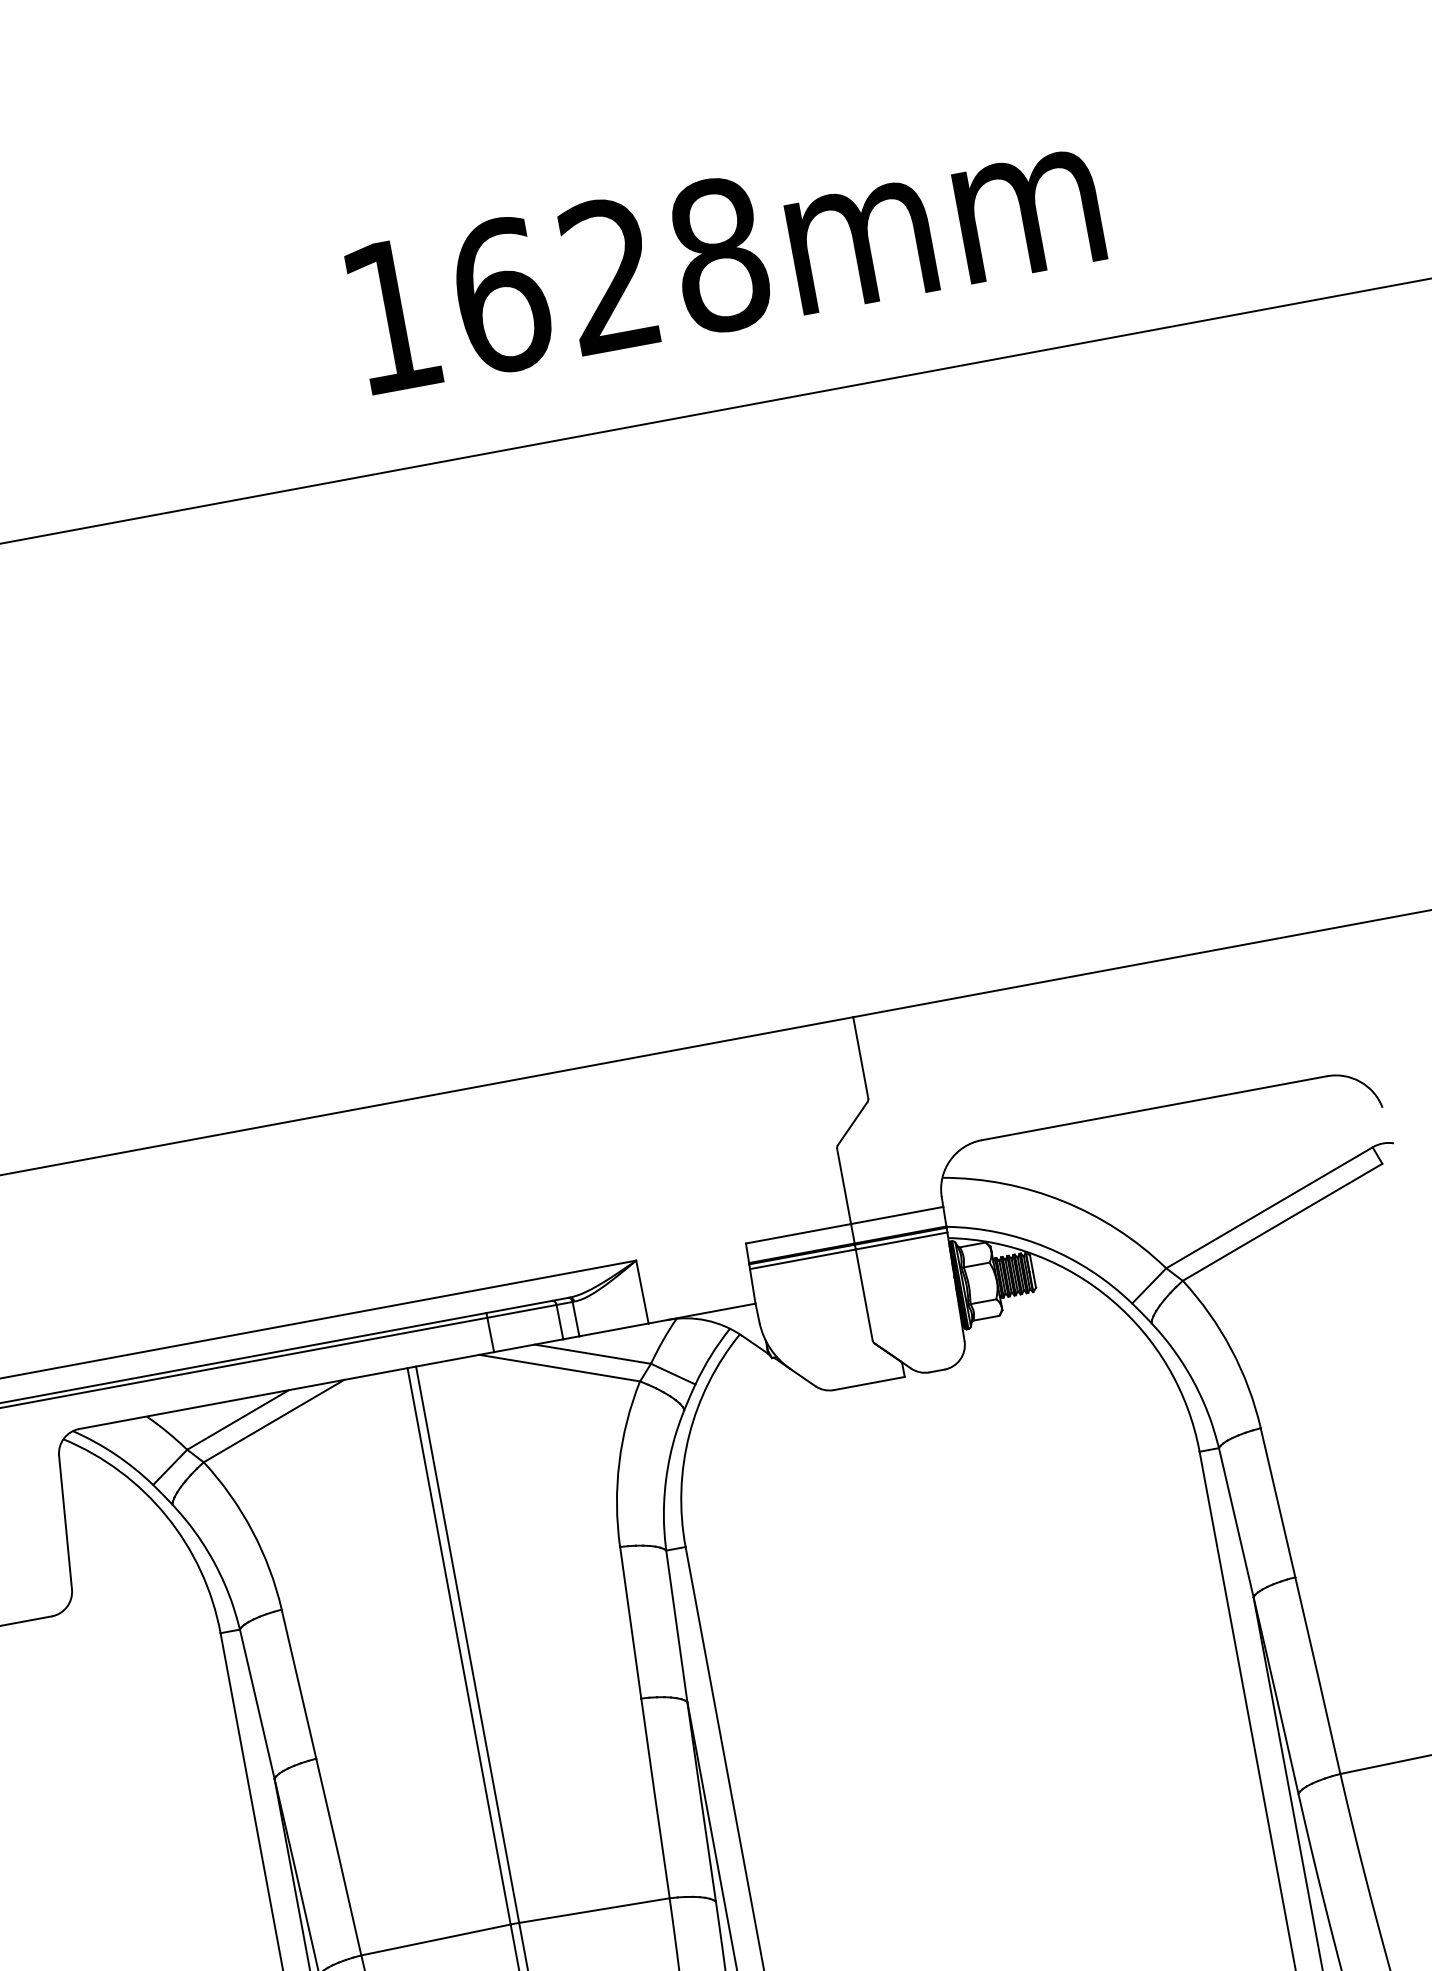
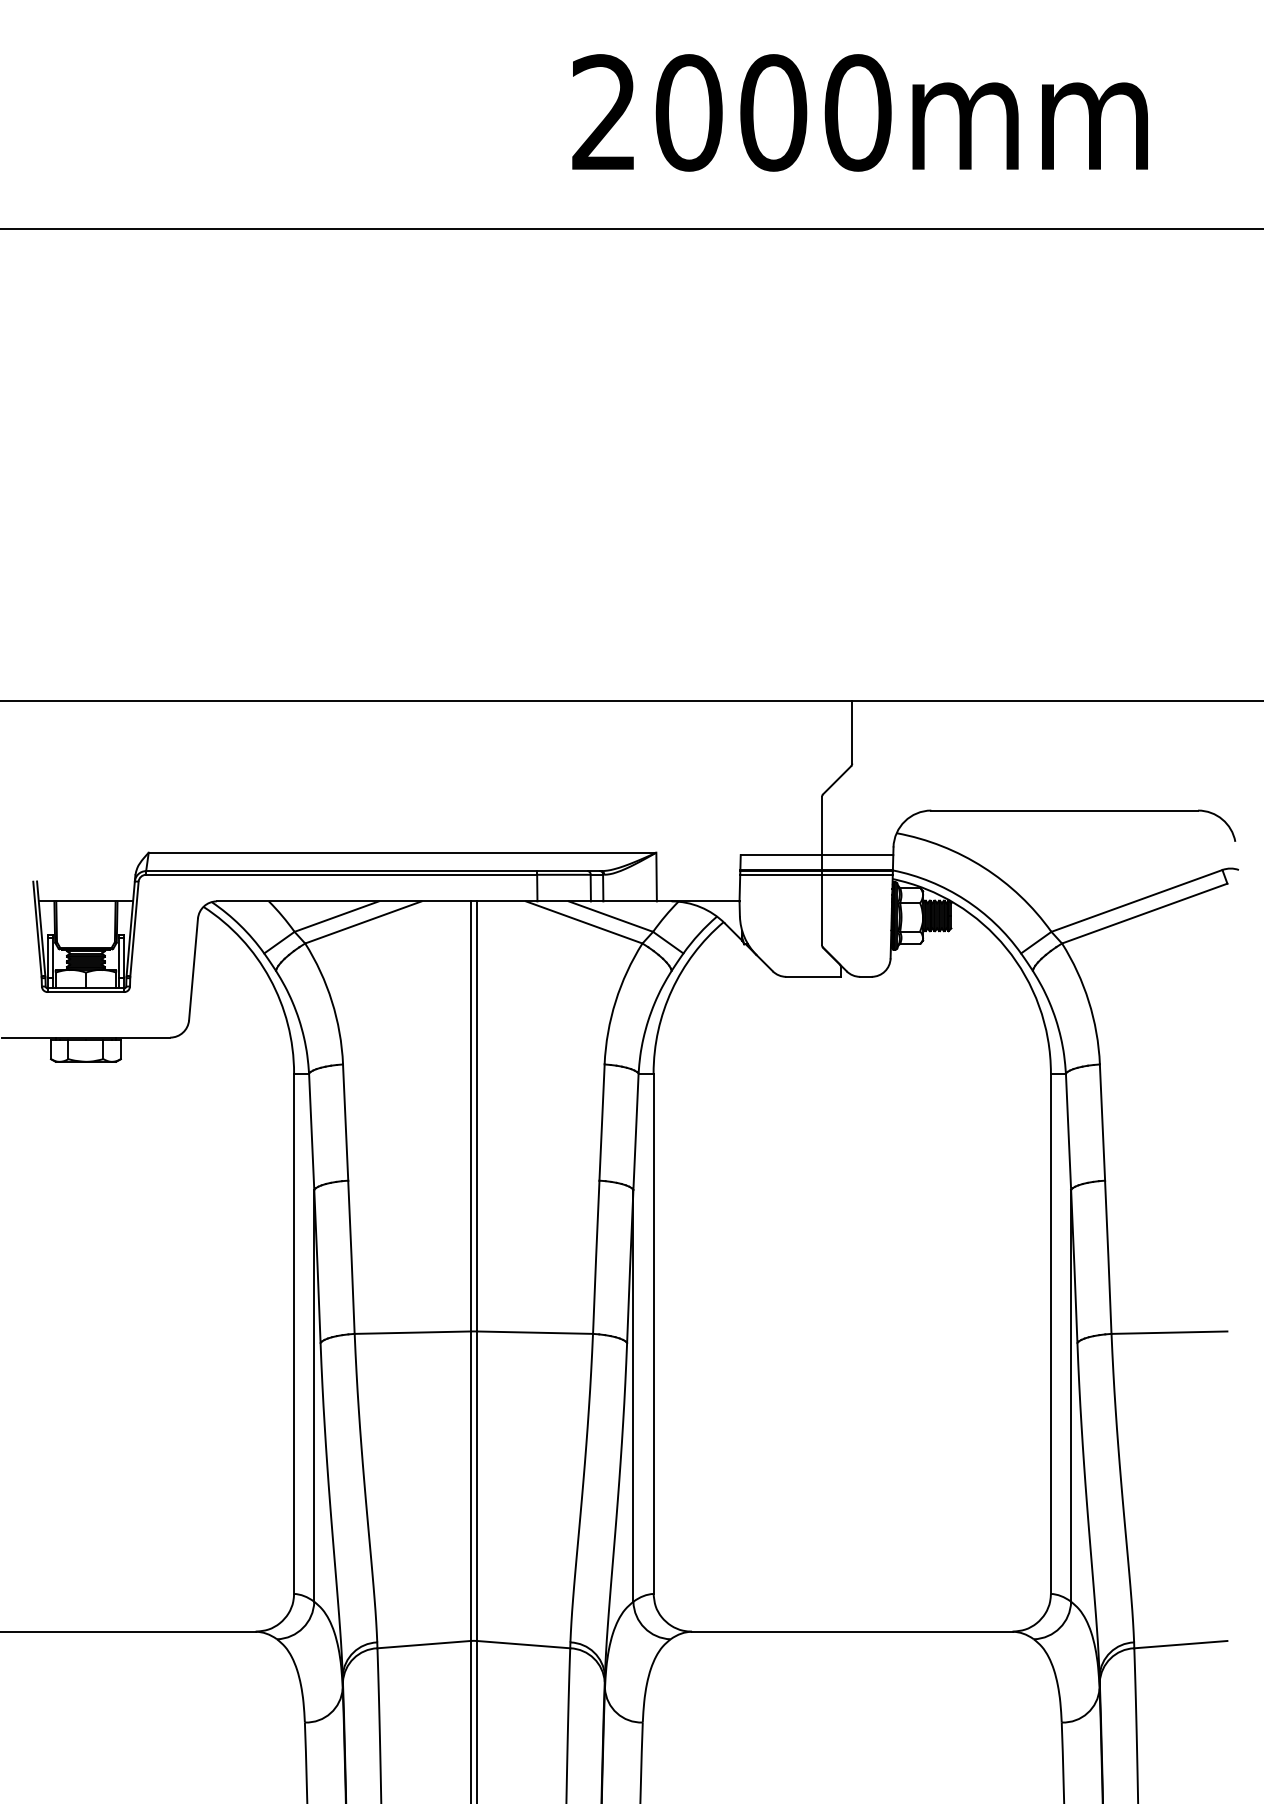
text: (555, 285) -> (731, 112), 1628mm -> 2000mm

